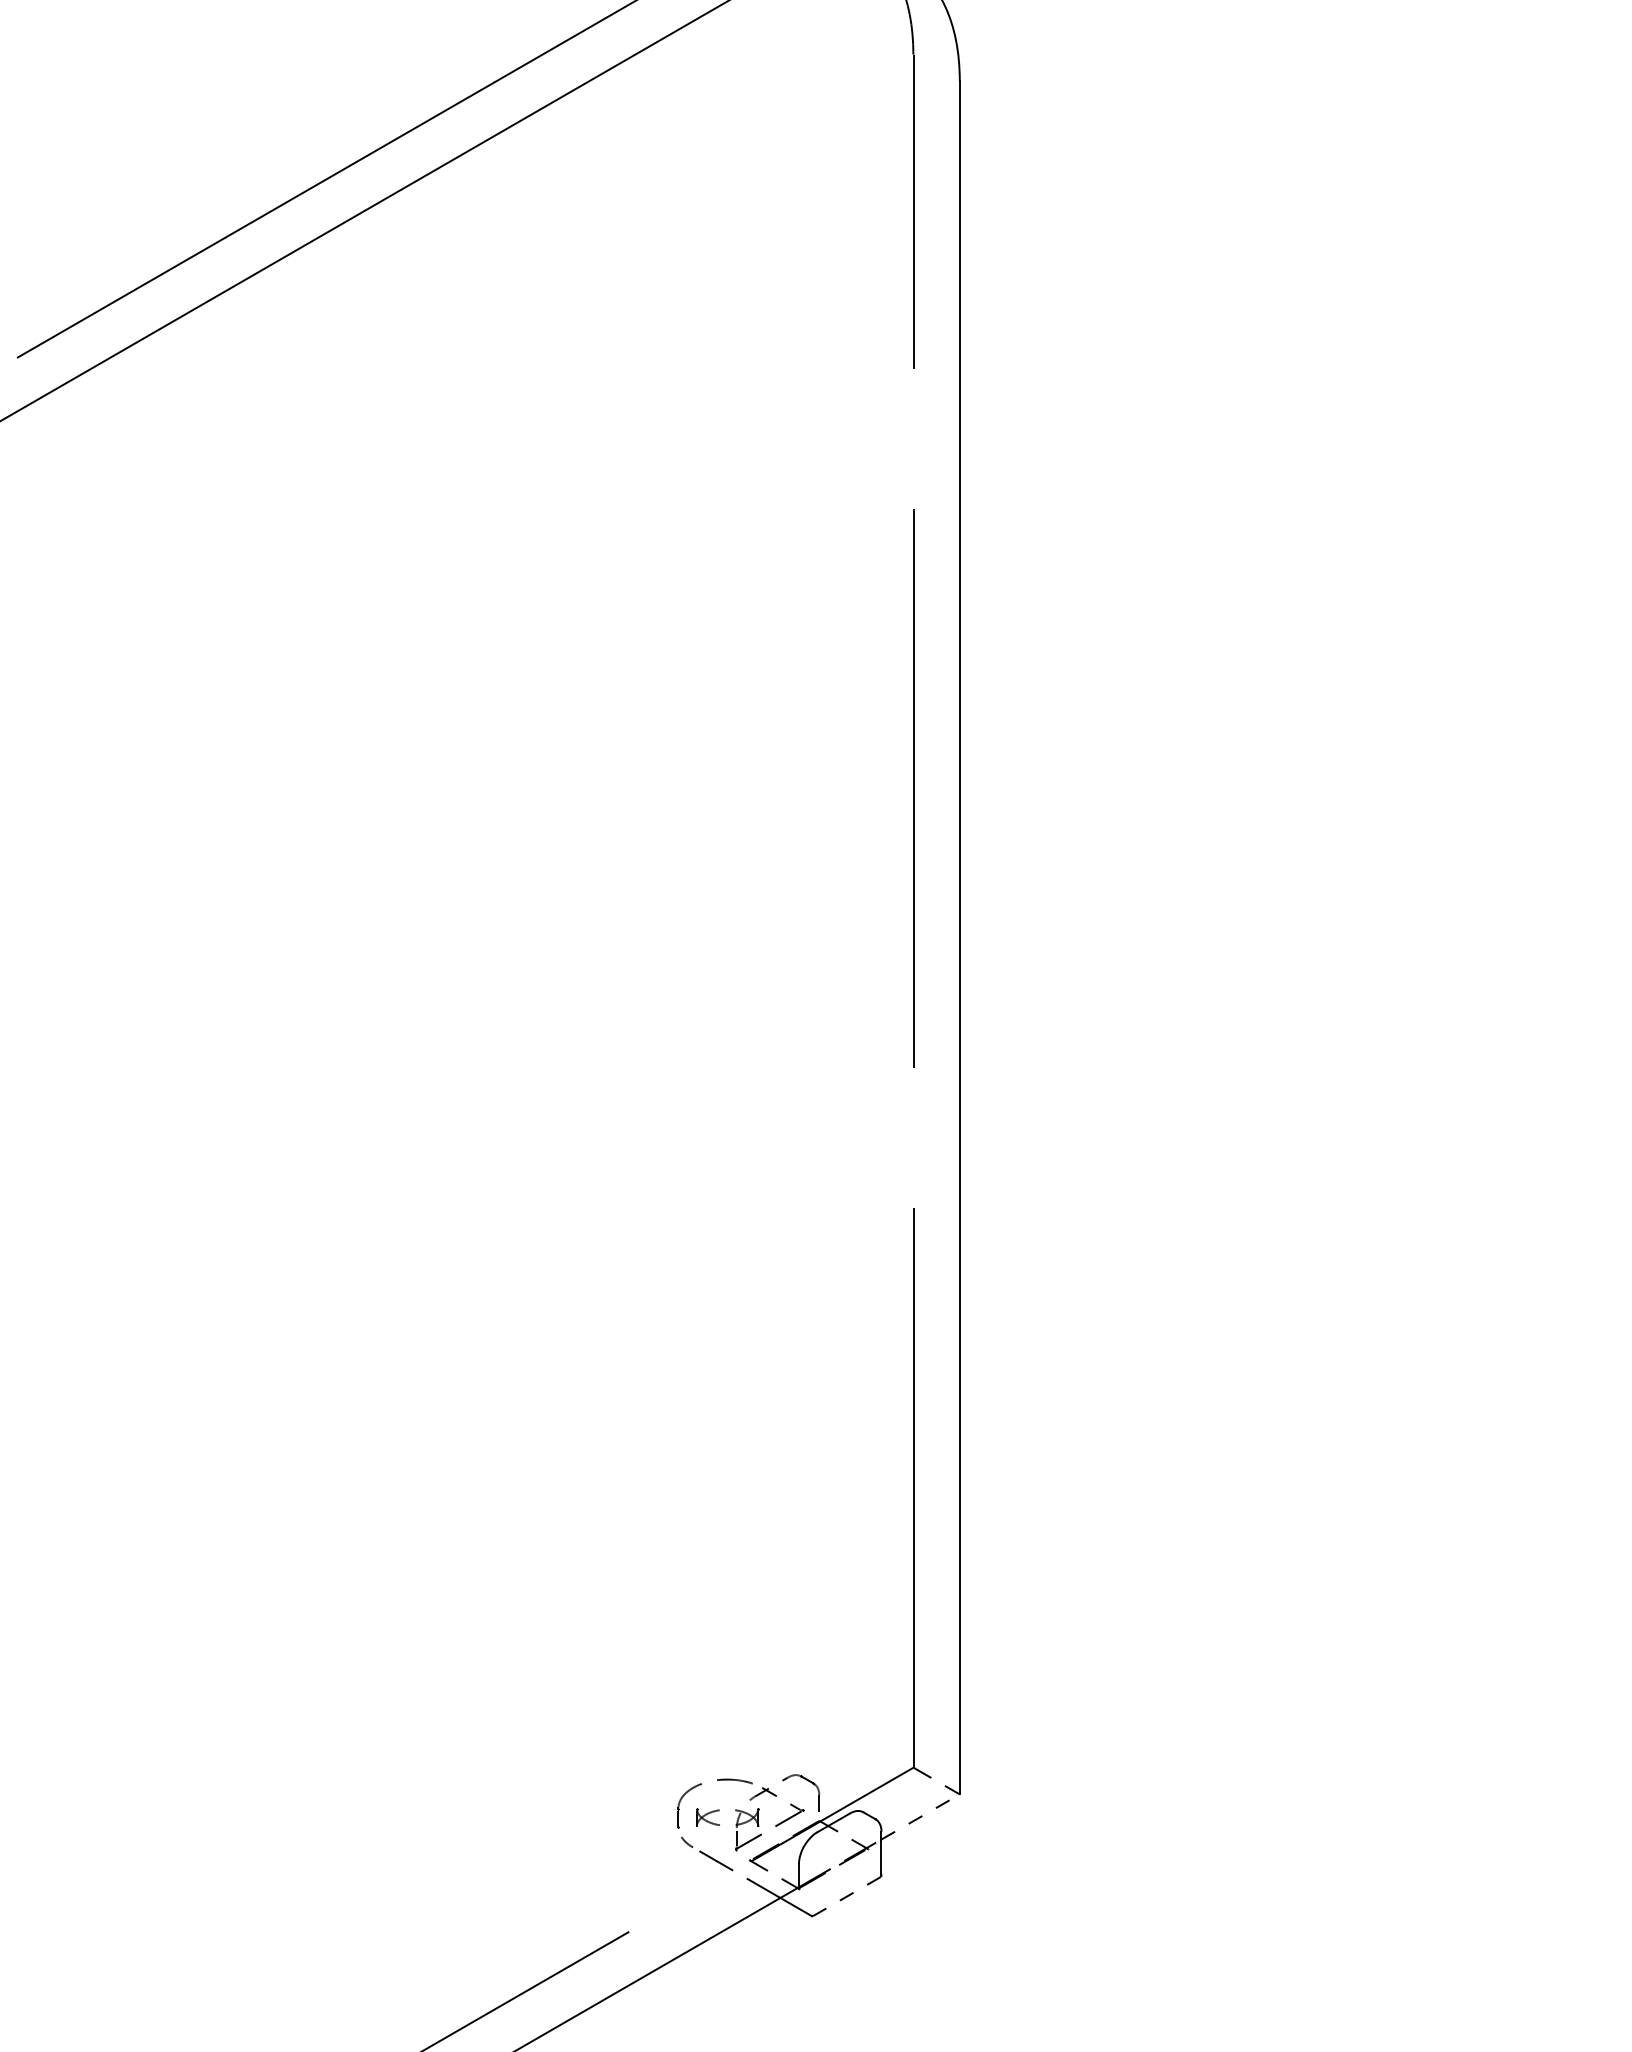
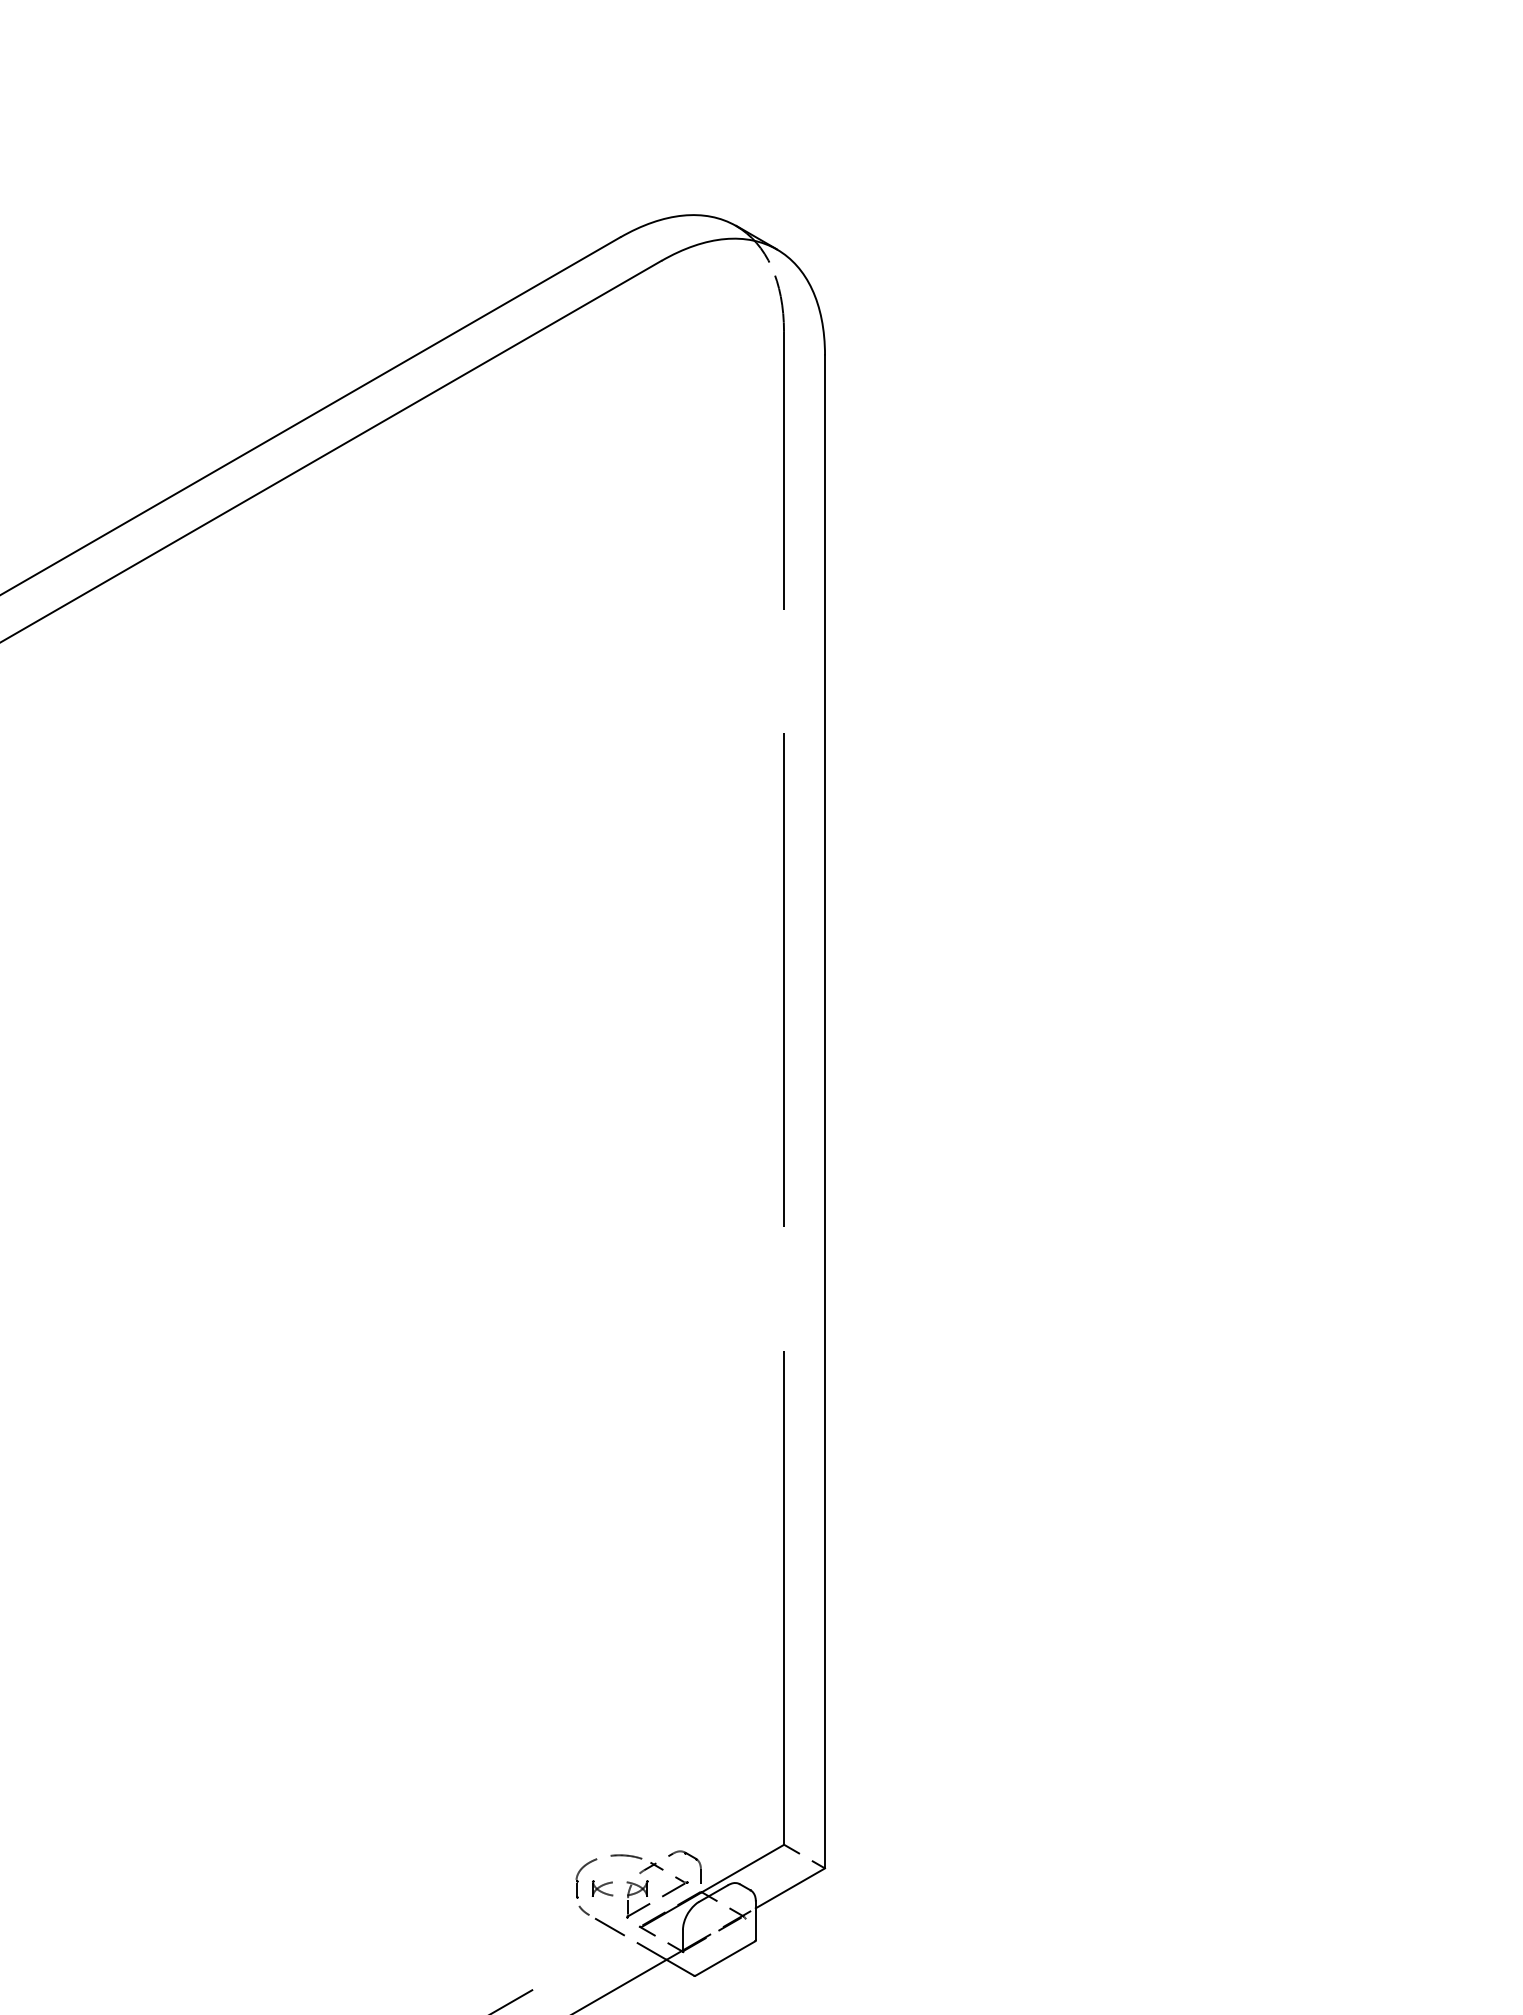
line: (920, 1817) -> (790, 1888), dashed -> solid
line: (845, 1896) -> (724, 1958), dashed -> solid

